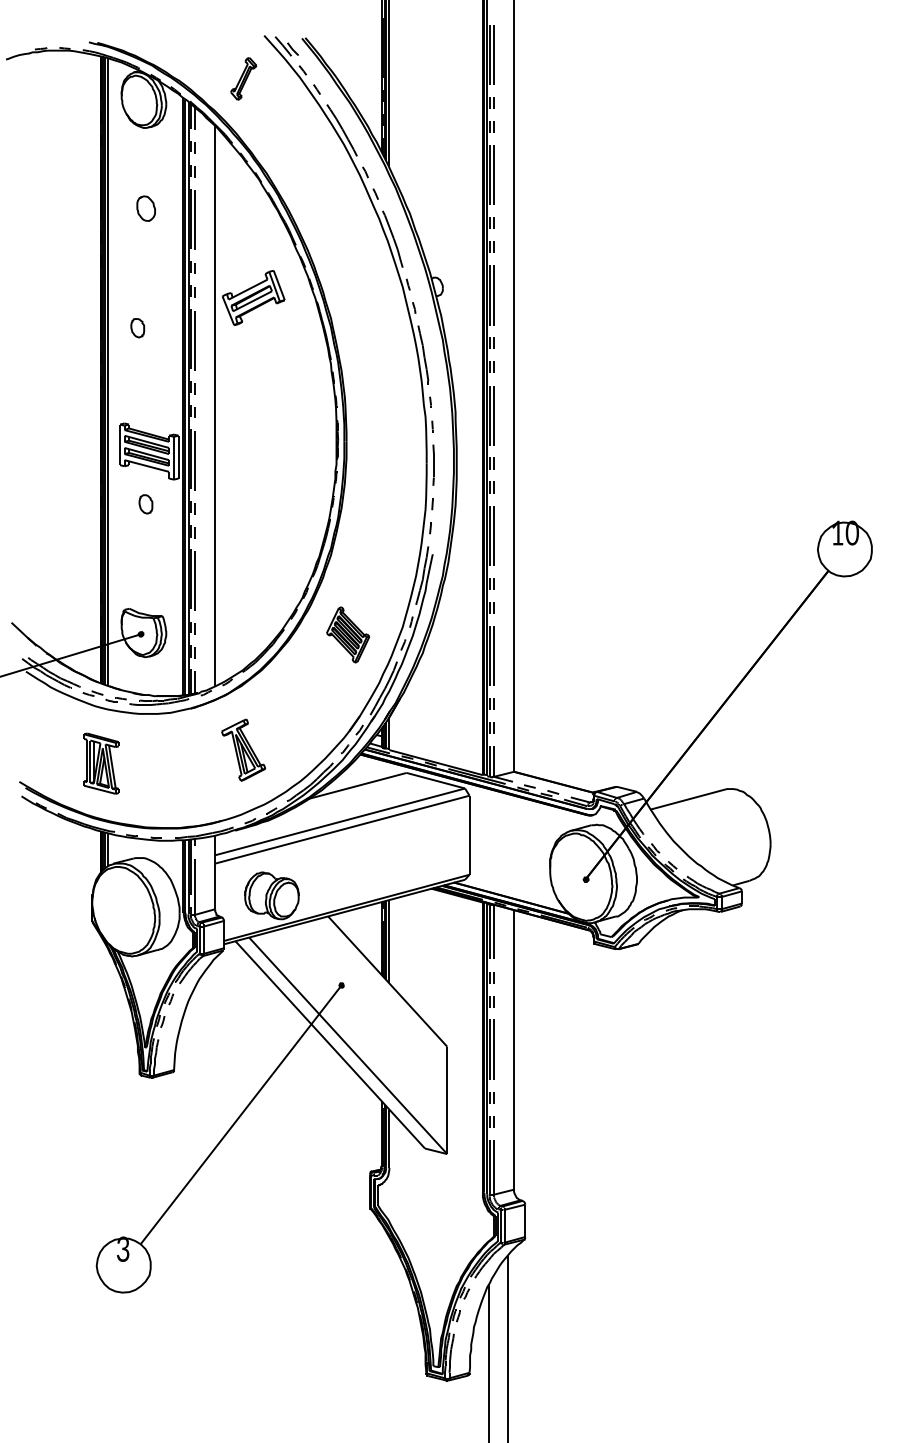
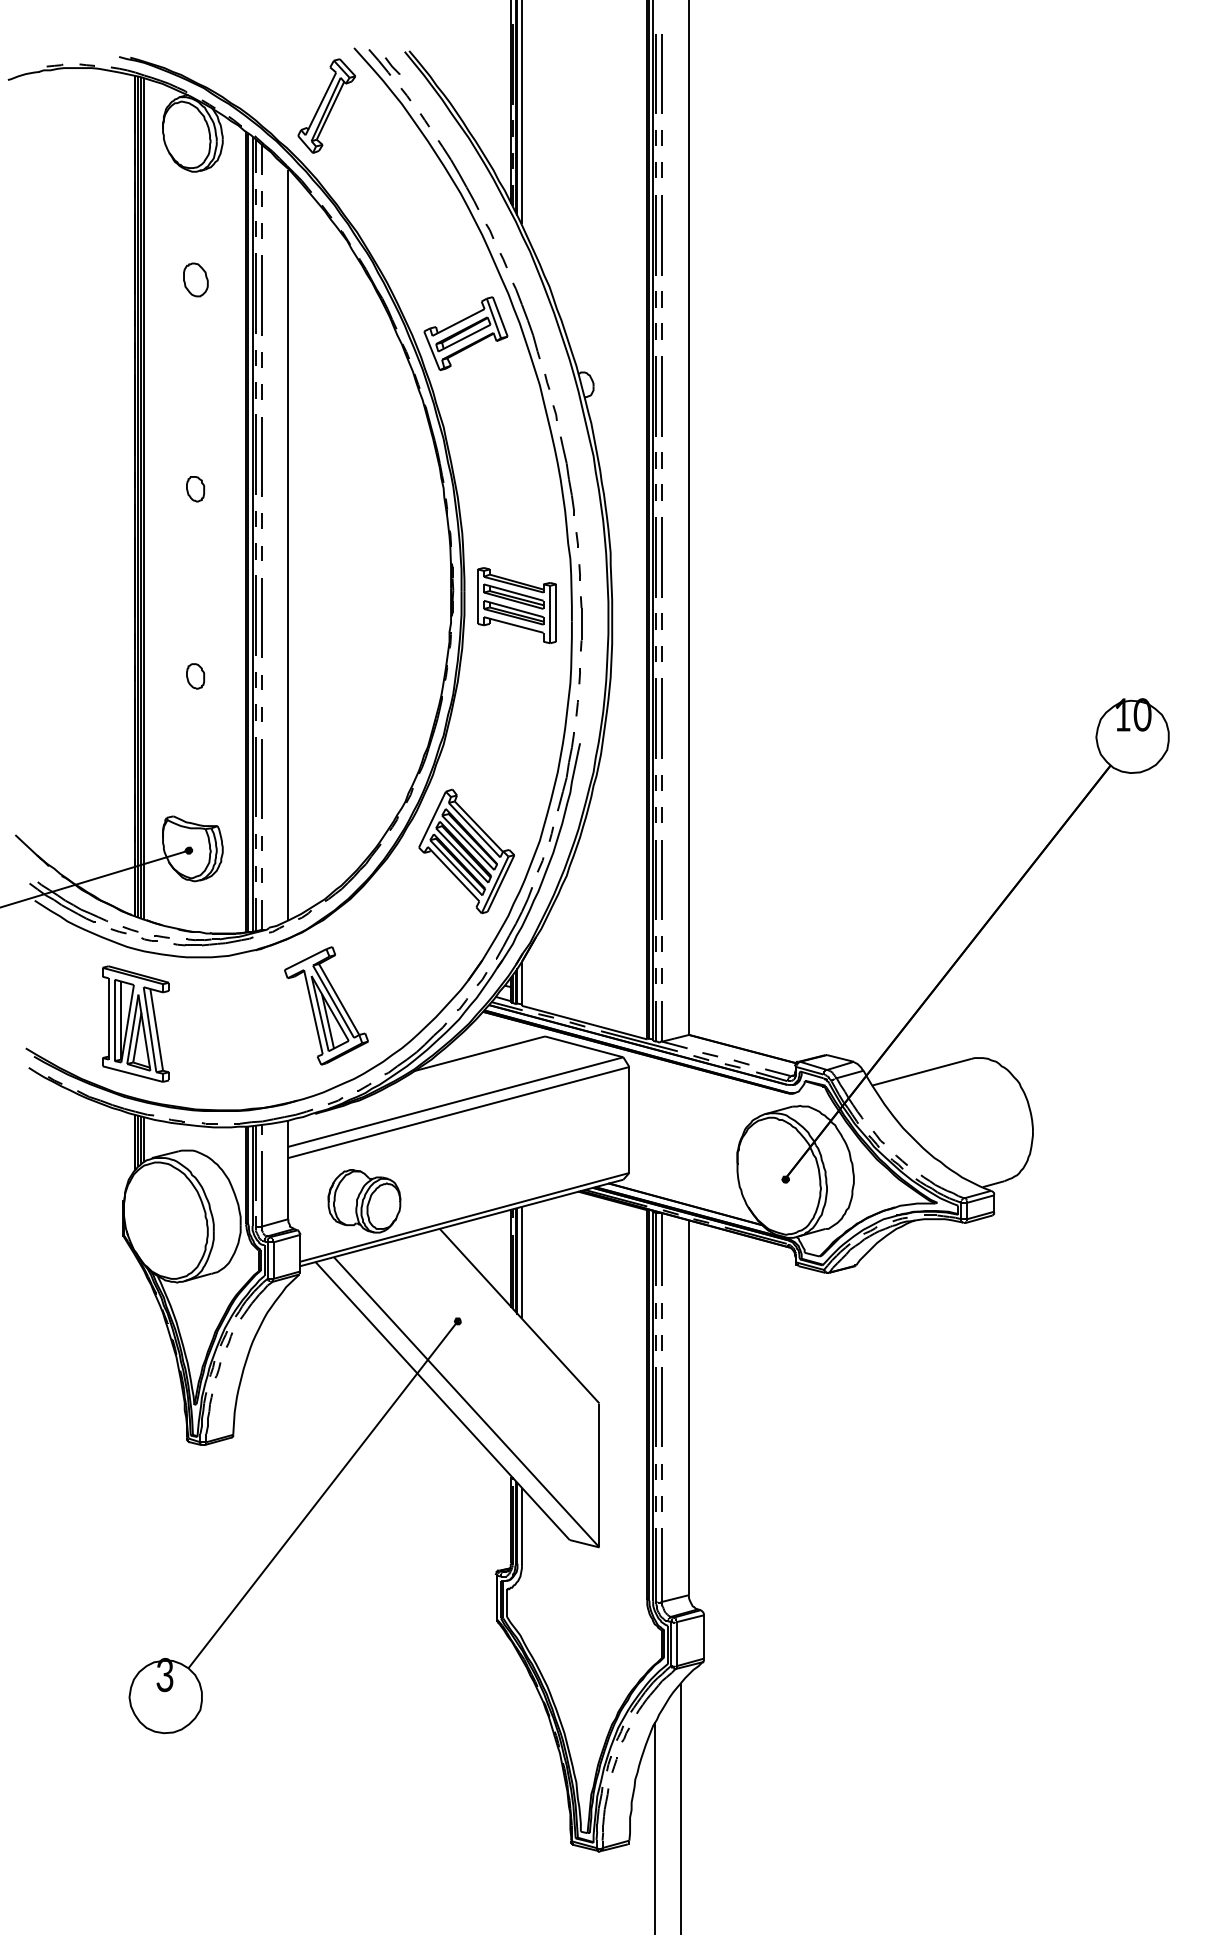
part: (243, 78) -> (326, 105), size x1.67
part: (253, 297) -> (465, 333), moved
part: (137, 328) -> (195, 489), moved
part: (148, 451) -> (516, 605), moved
part: (348, 634) -> (466, 851), size x1.67
part: (243, 749) -> (326, 1005), size x1.43
part: (101, 763) -> (135, 1023), size x1.43

